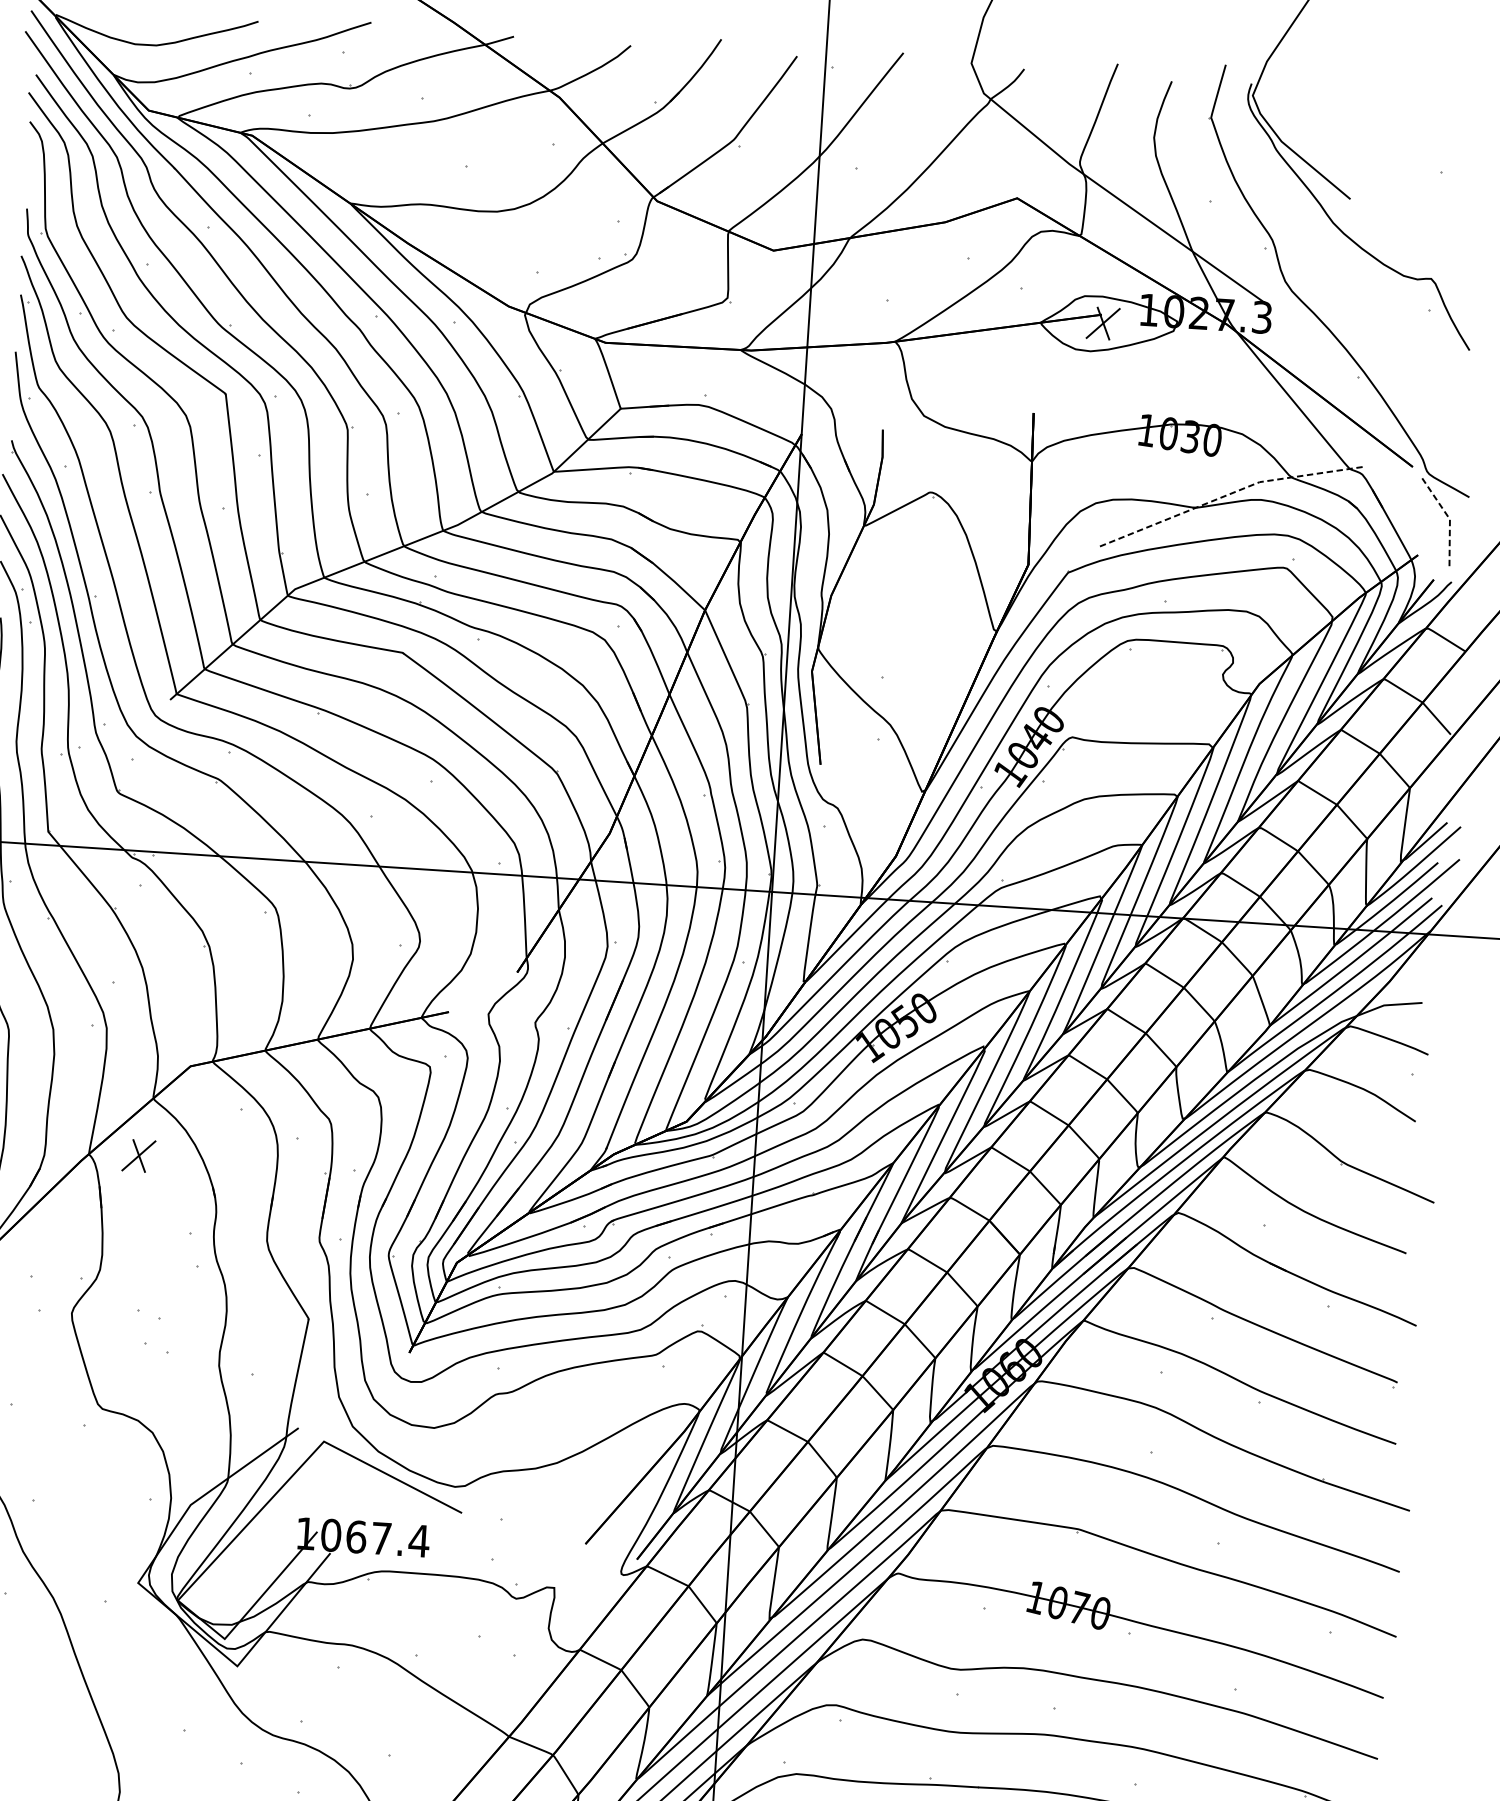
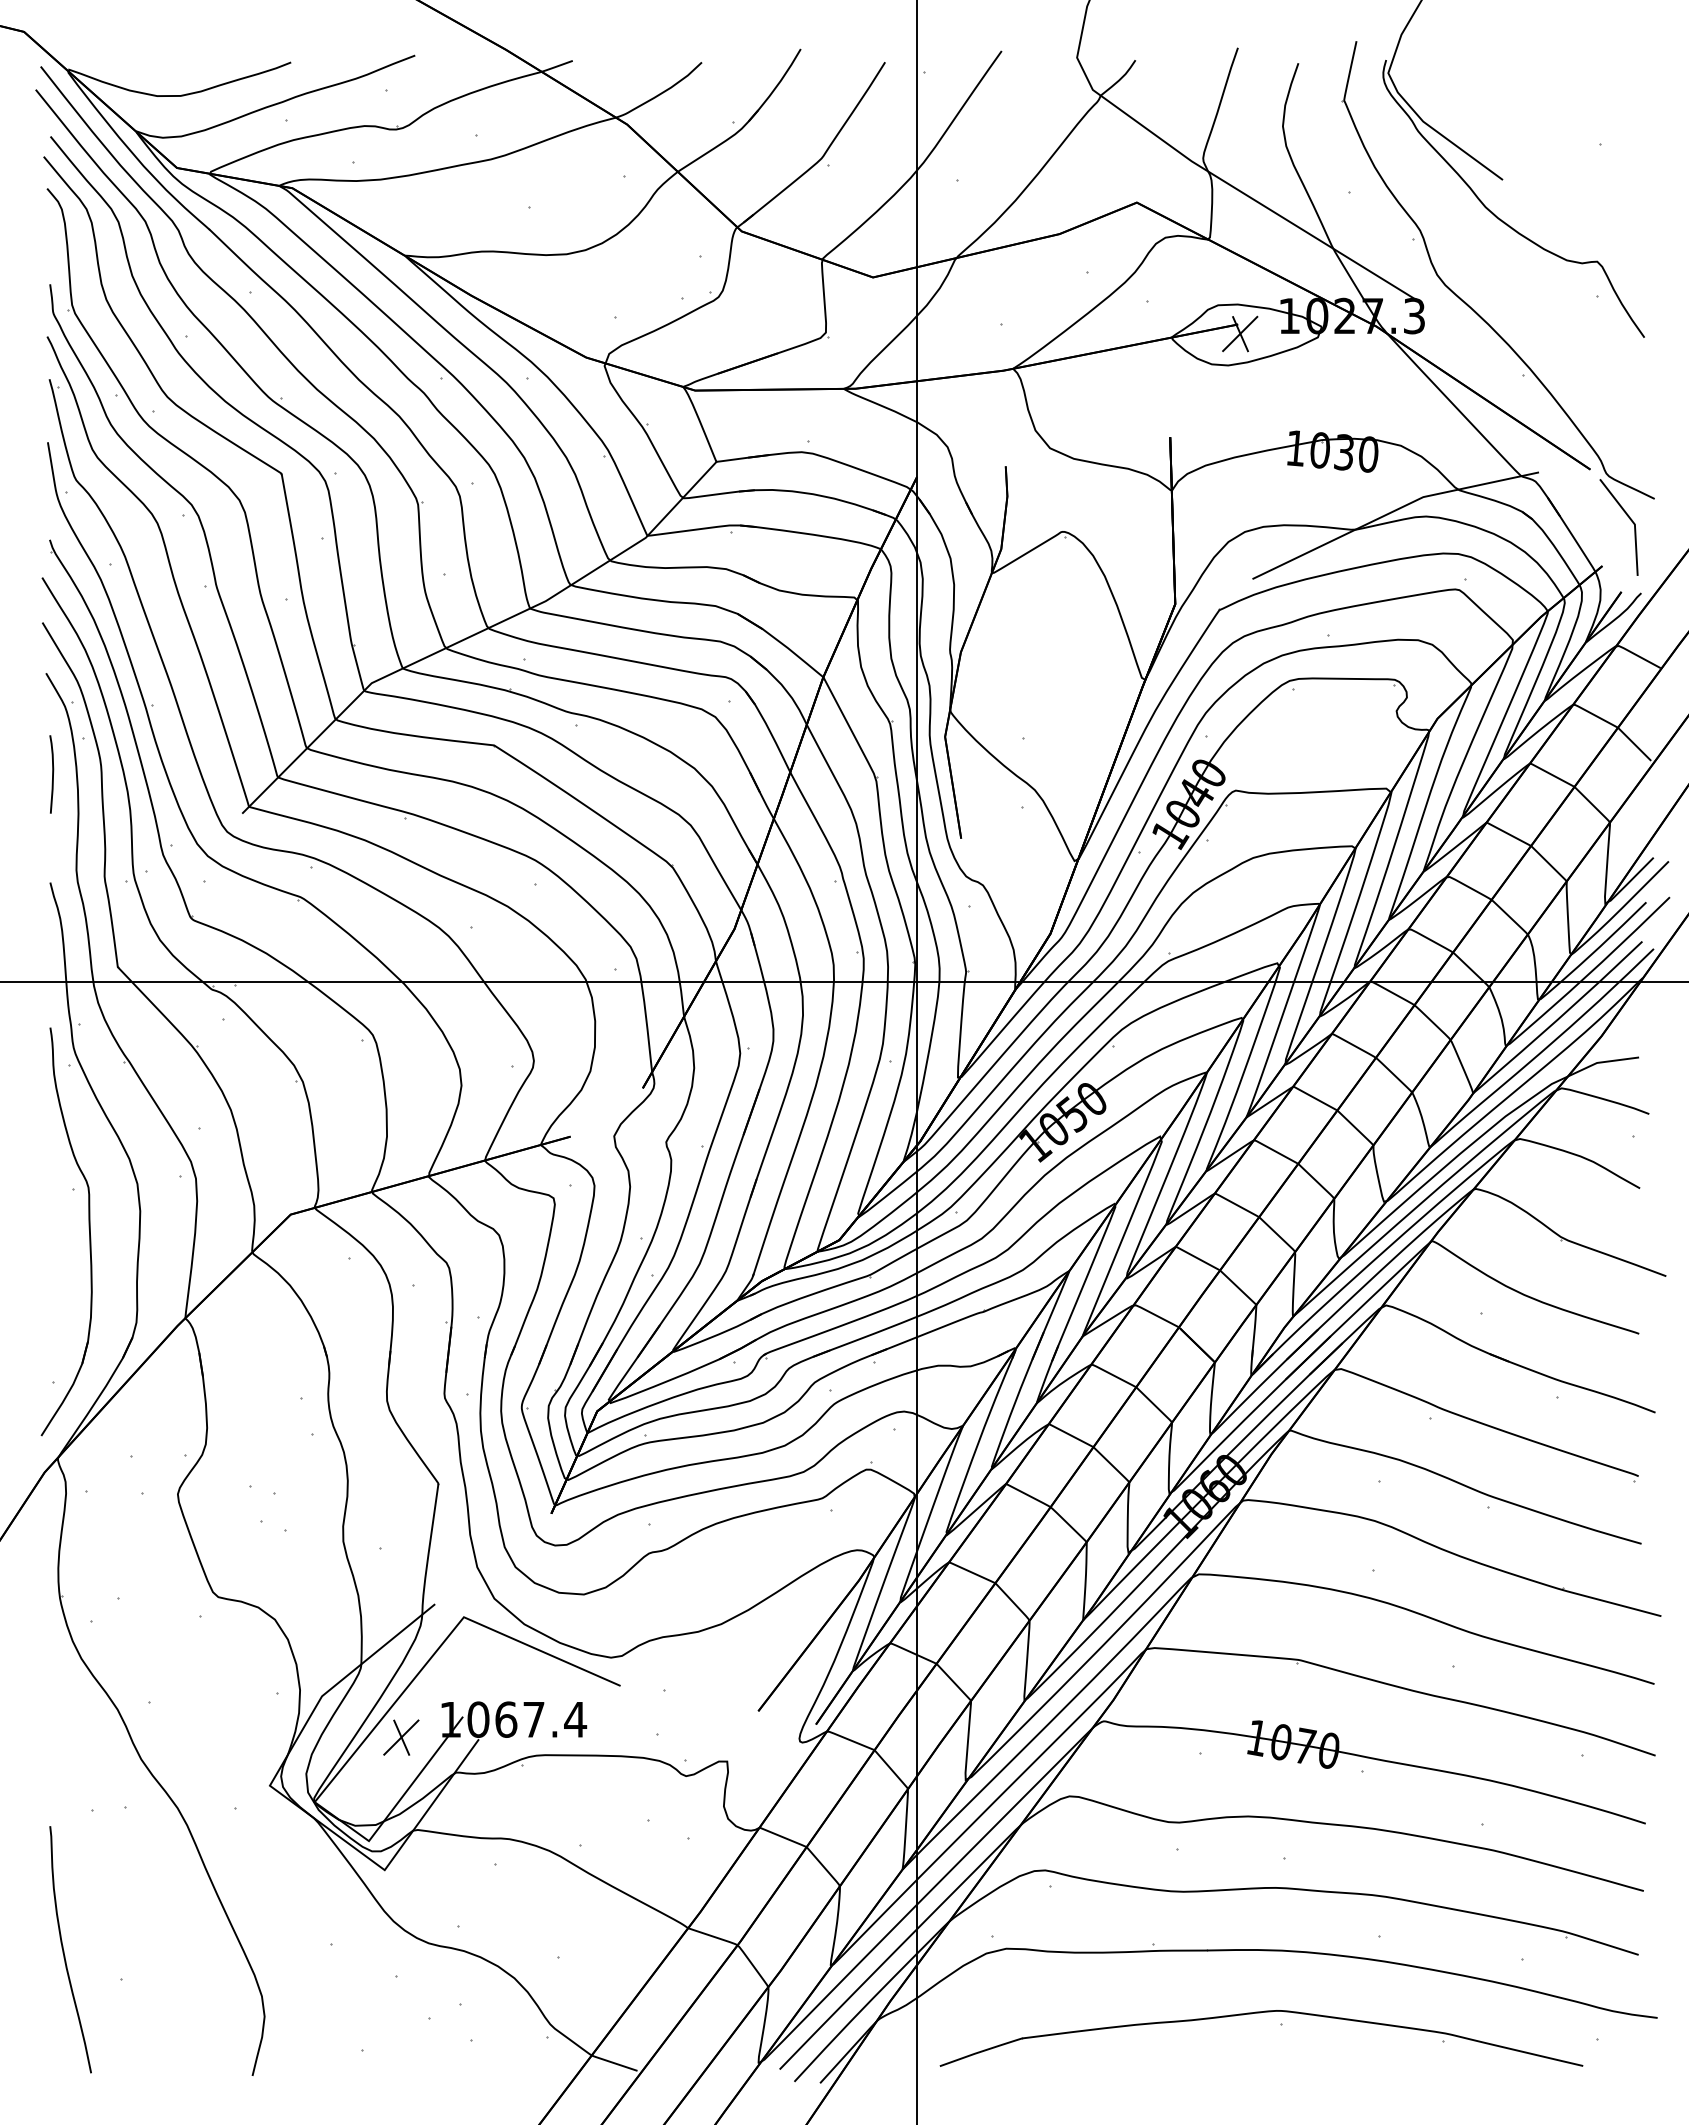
line: (1229, 494) -> (1391, 512), dashed -> solid
line: (1448, 517) -> (1633, 522), dashed -> solid
part: (139, 1155) -> (401, 1737), moved

